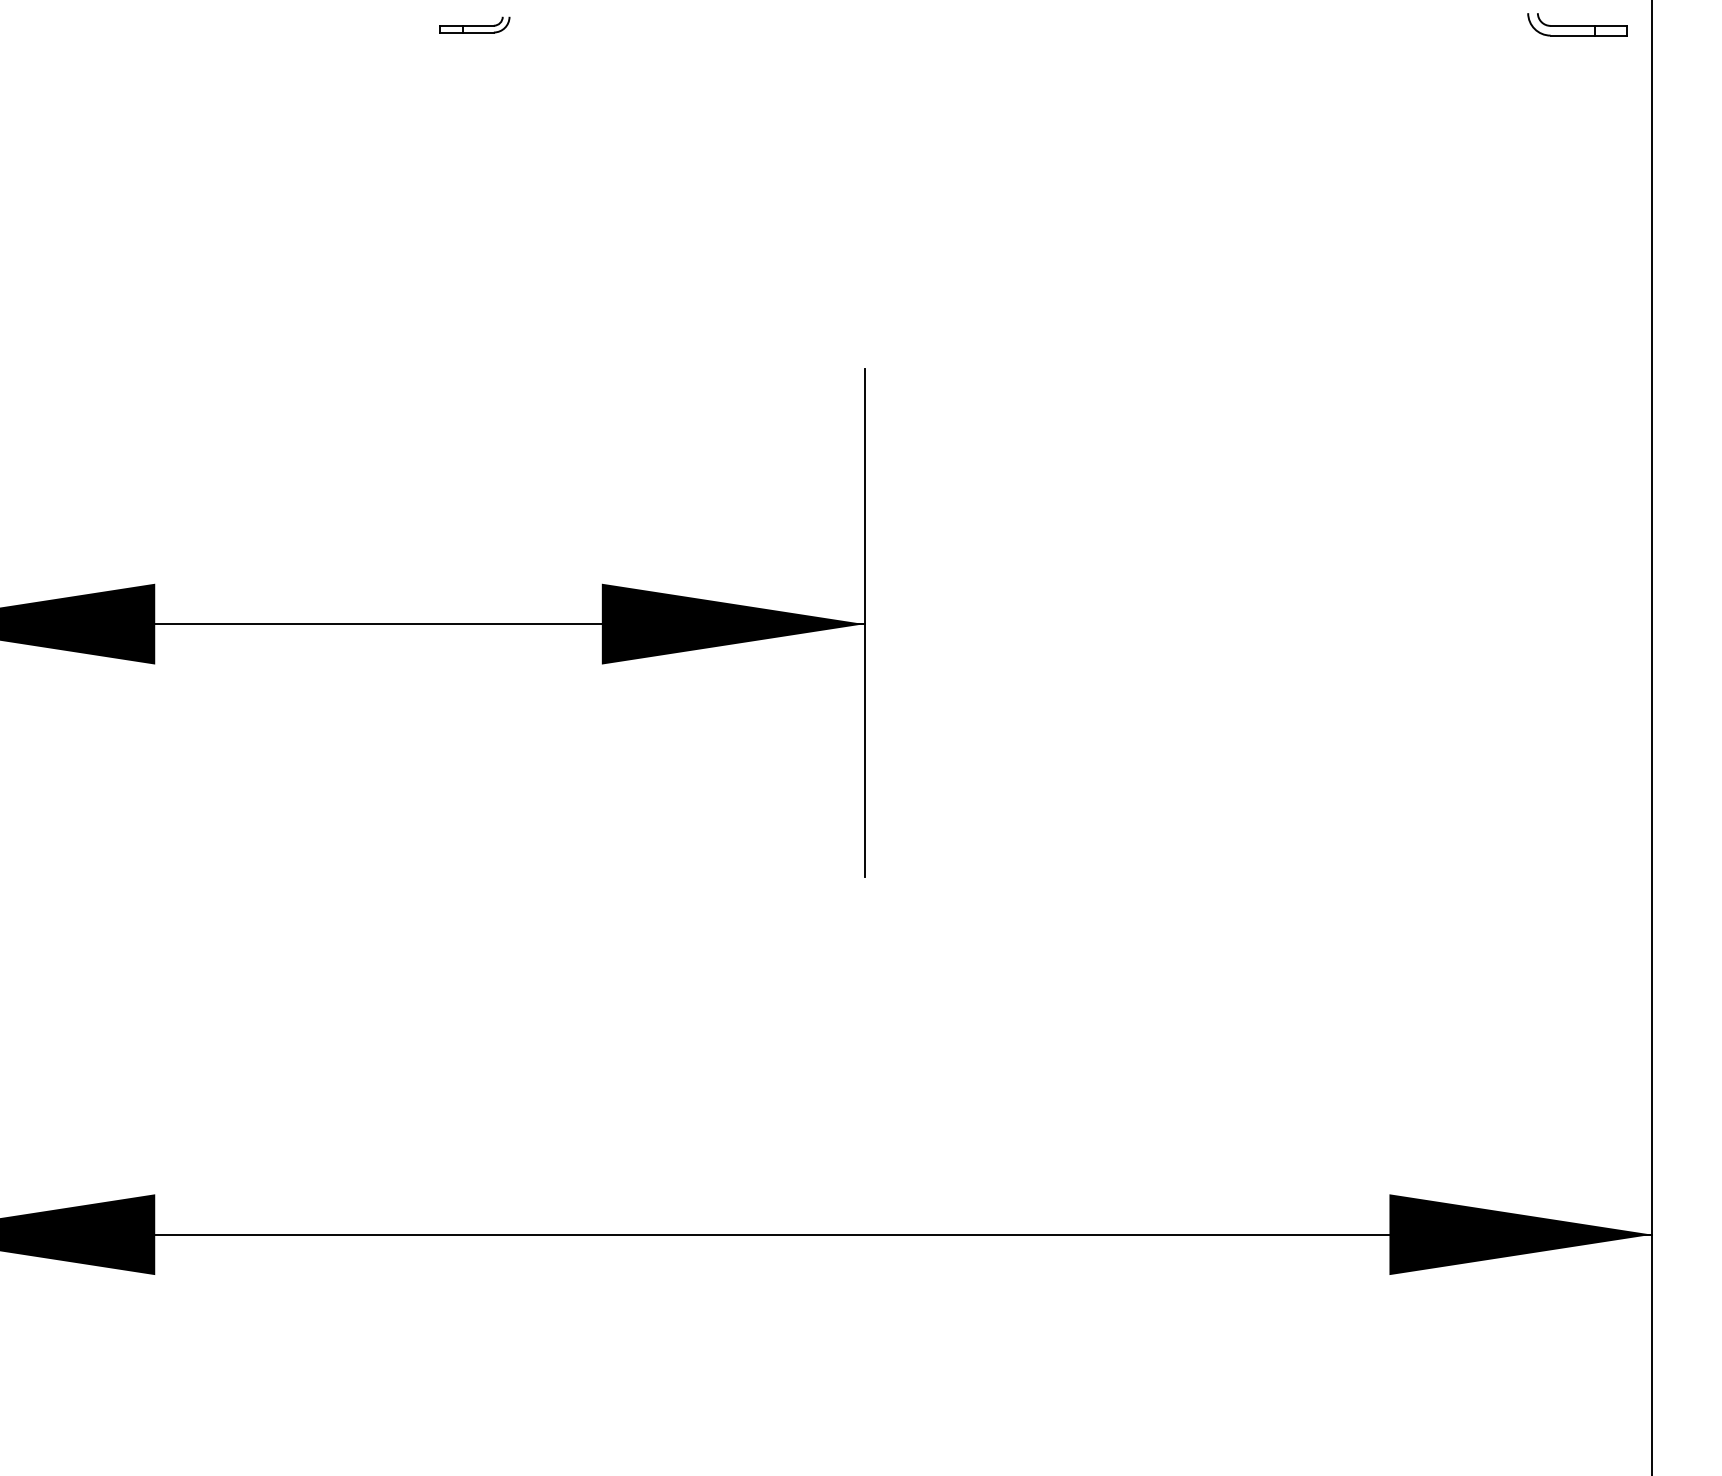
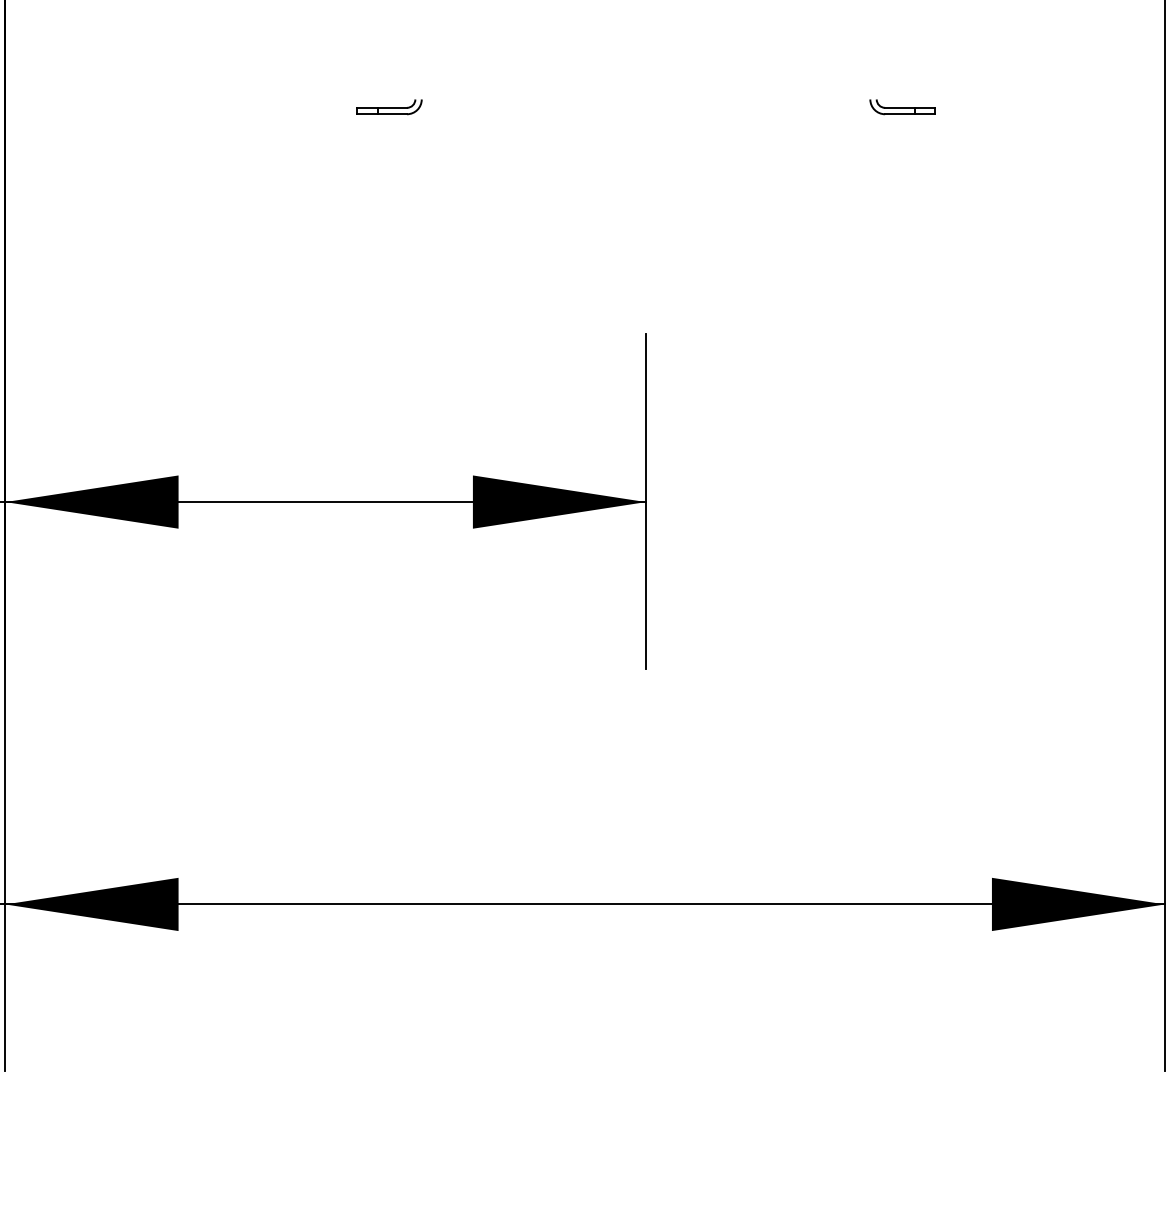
part: (475, 25) -> (389, 107), size x1.43
part: (1576, 25) -> (902, 107), moved

